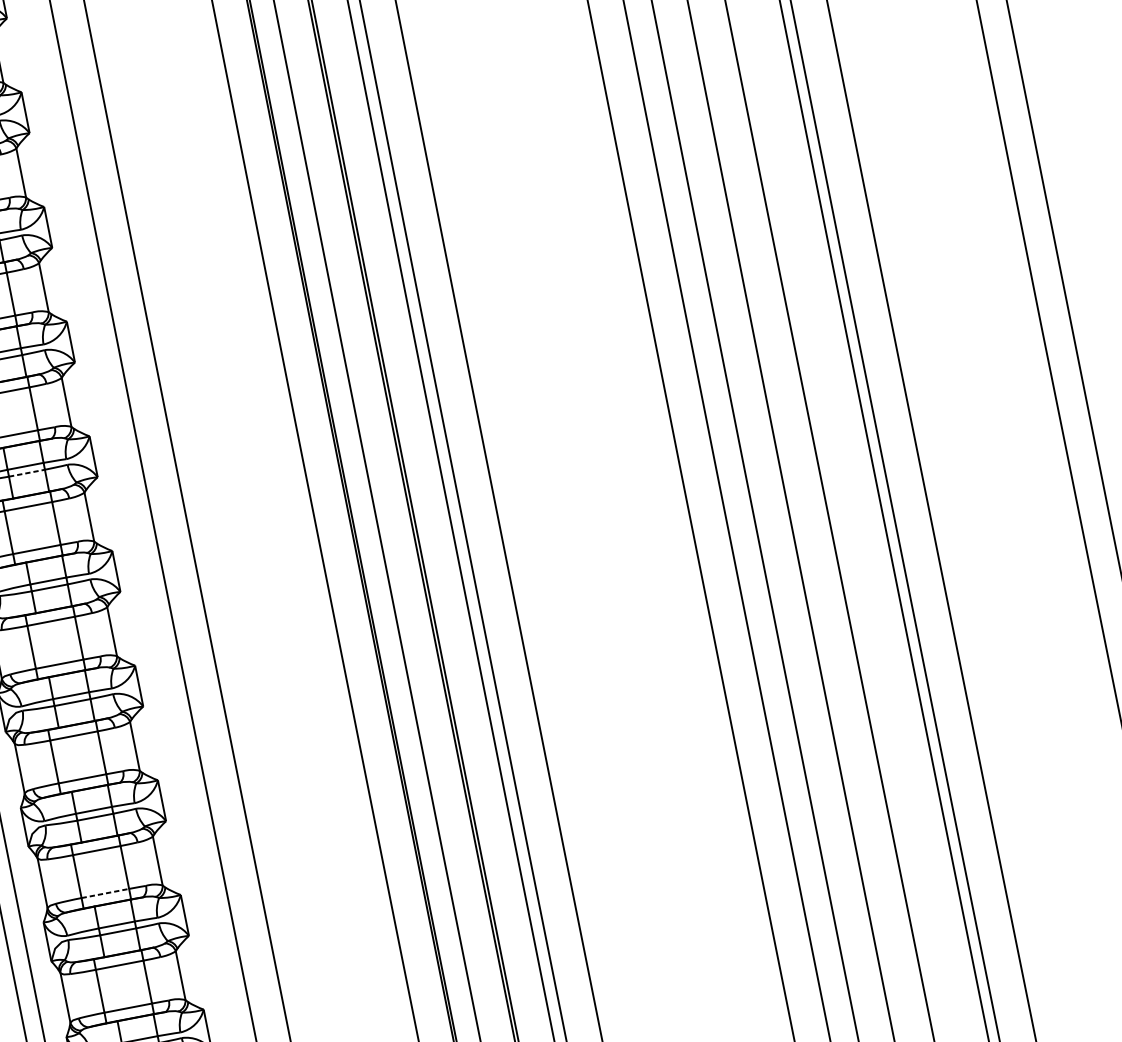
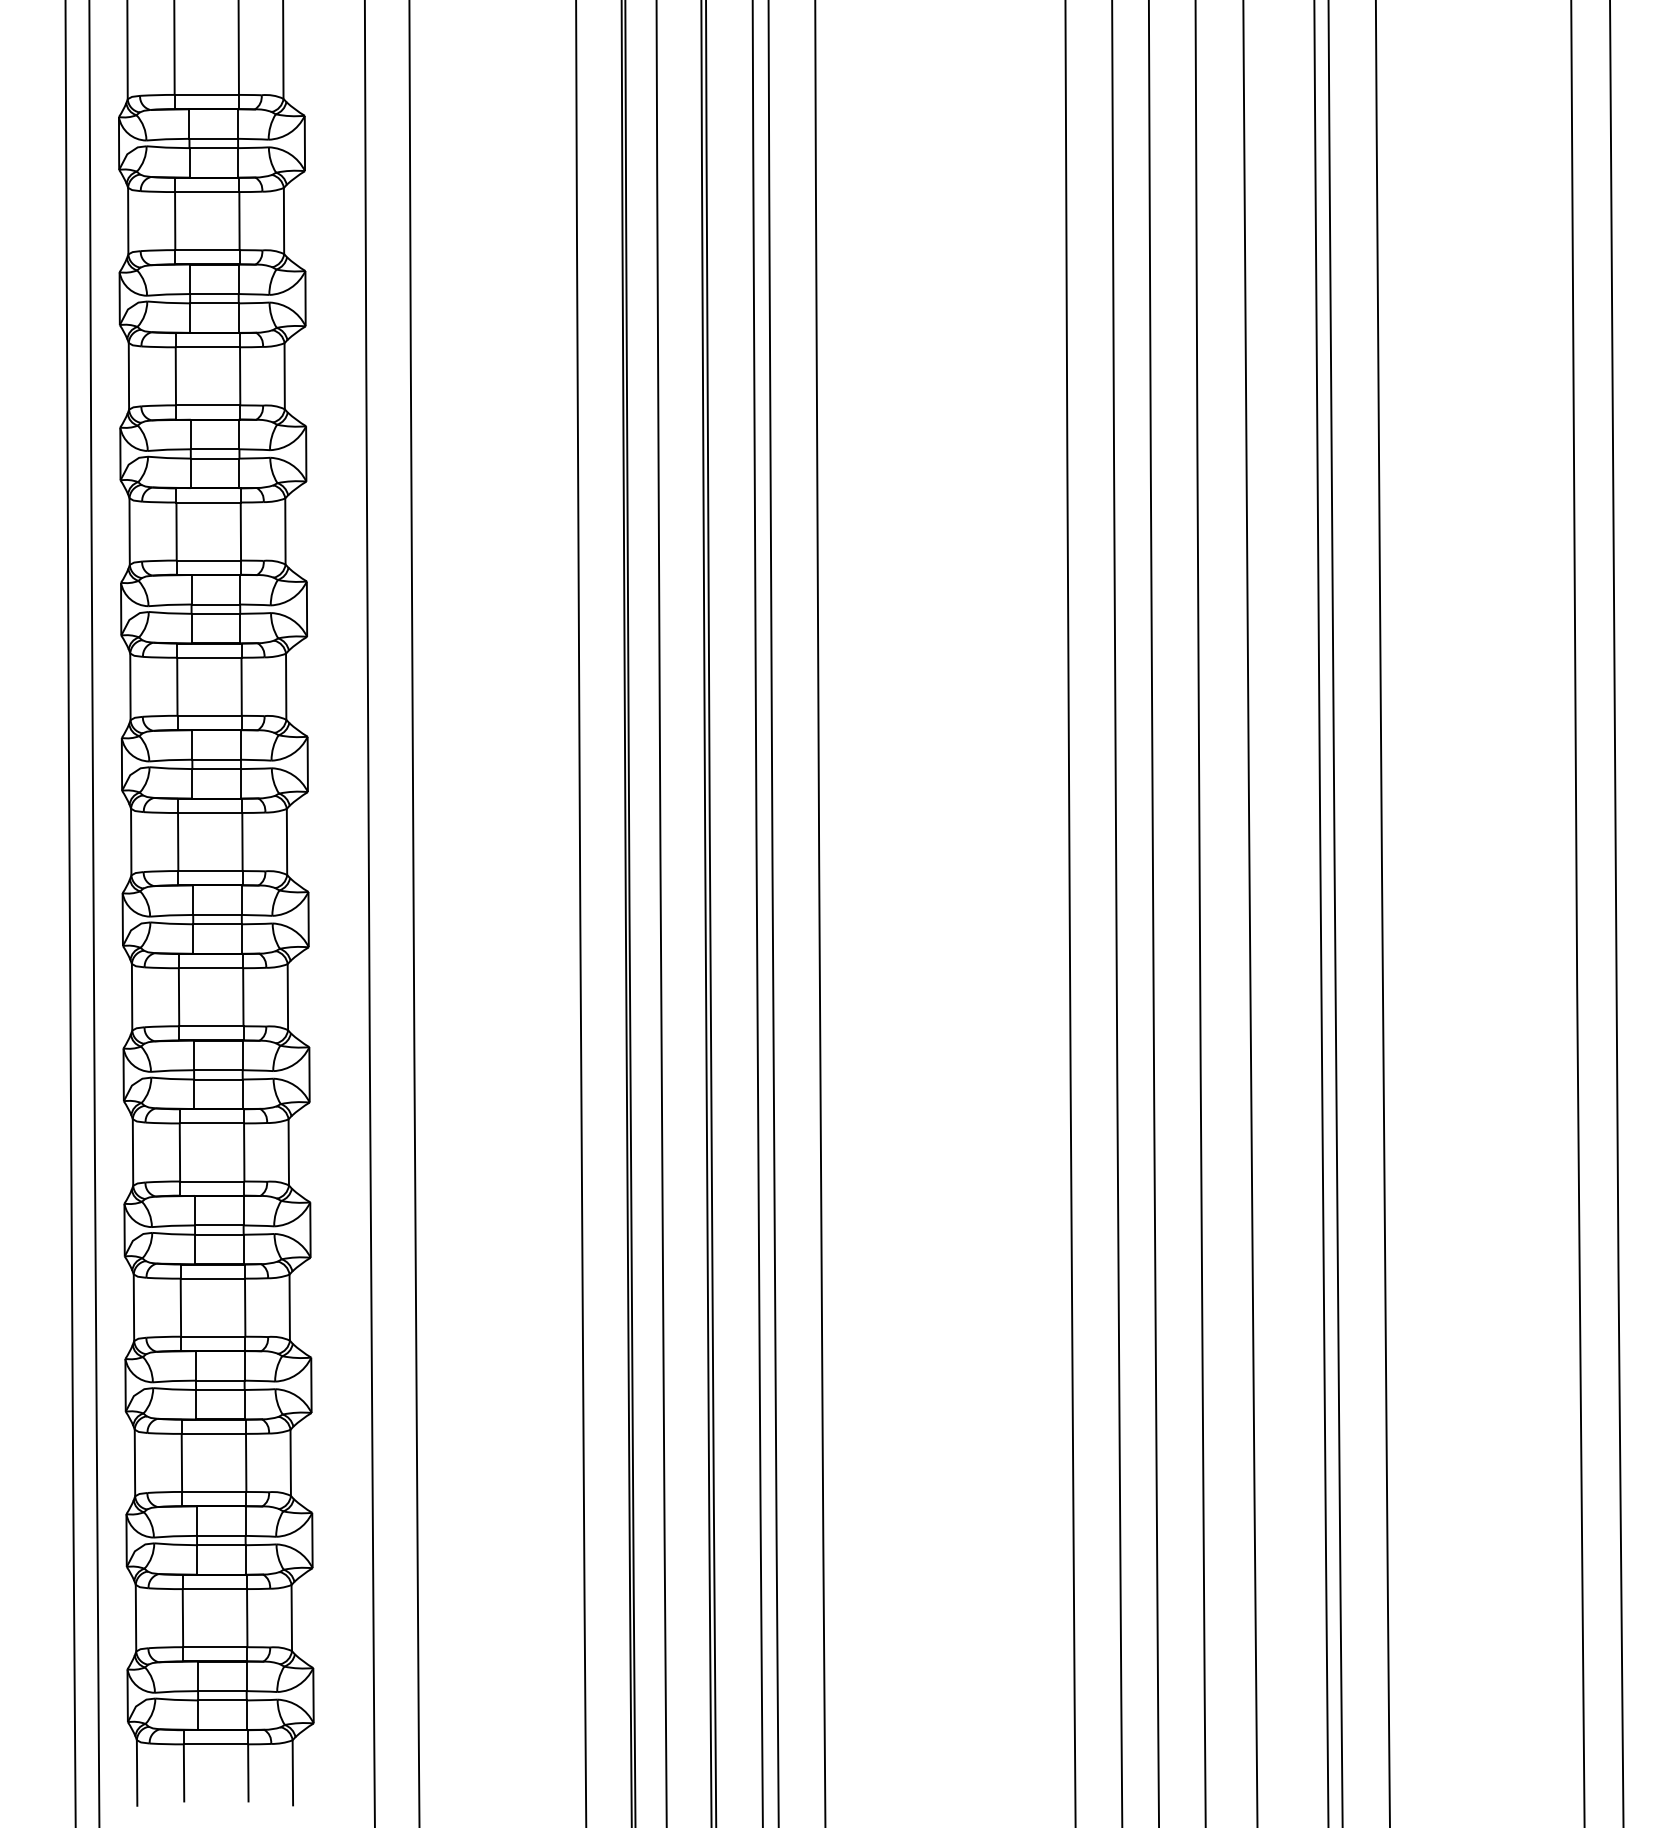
line: (27, 473) -> (218, 924), dashed -> solid
line: (105, 893) -> (214, 1491), dashed -> solid

